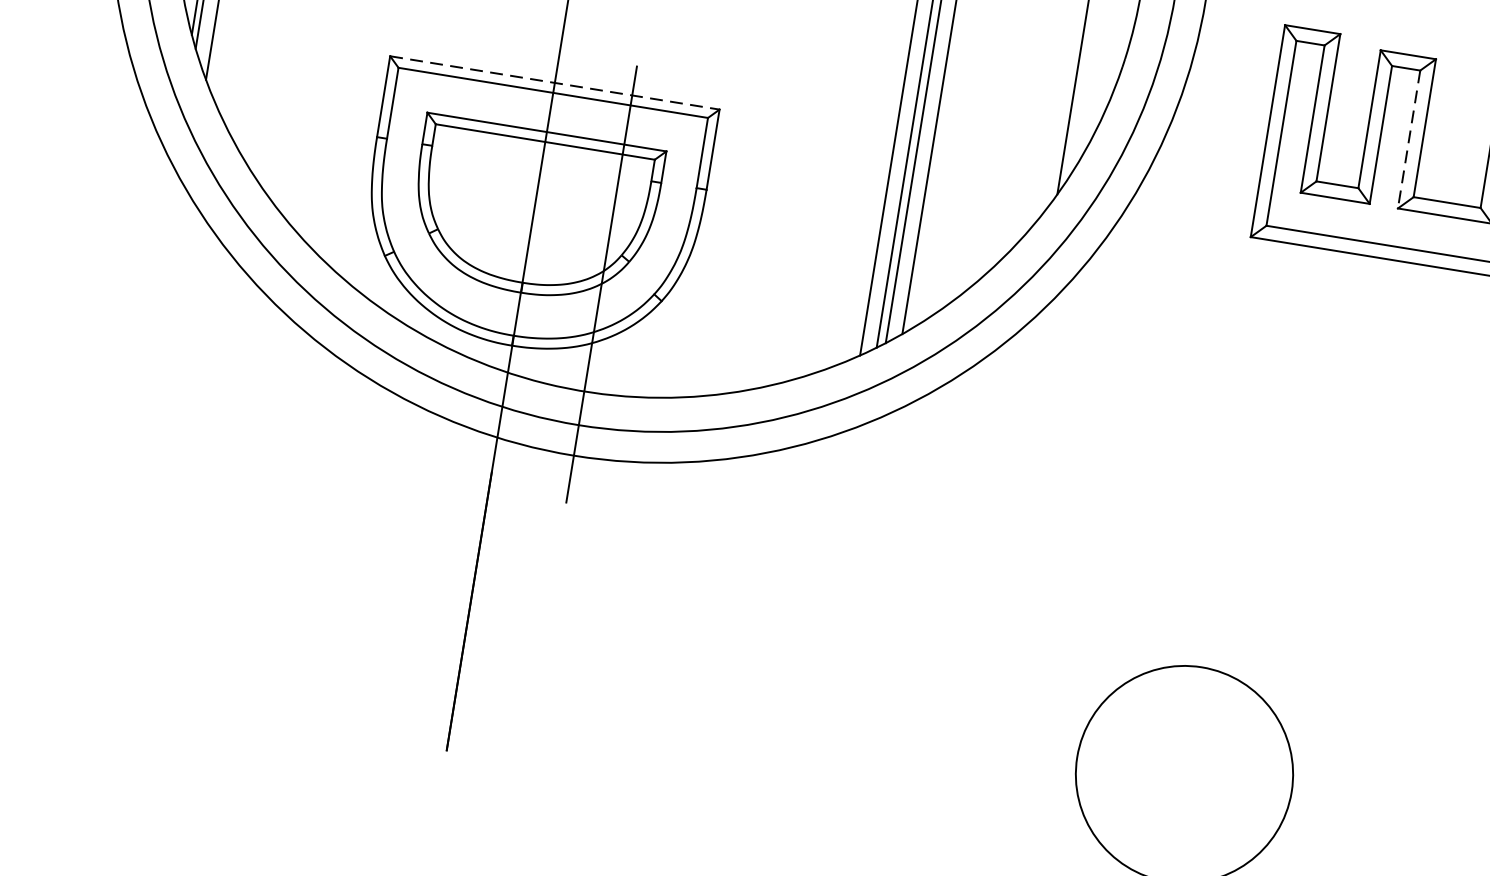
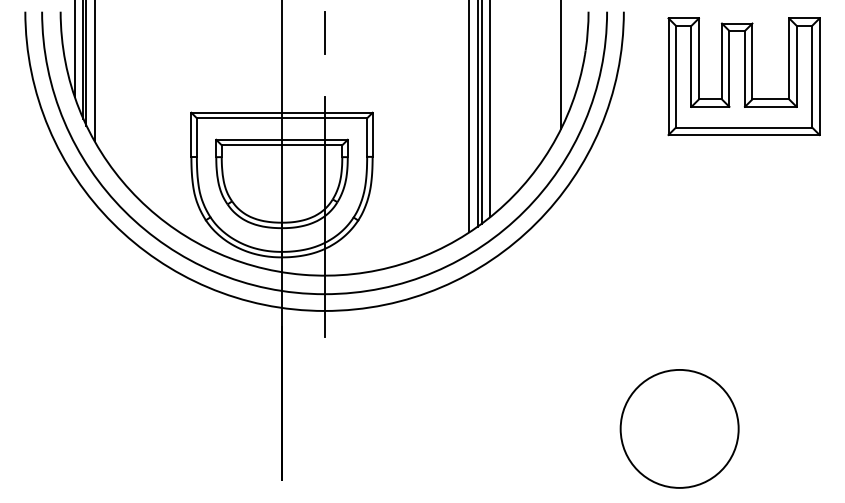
line: (555, 82) -> (282, 112), dashed -> solid
line: (1408, 138) -> (744, 68), dashed -> solid

